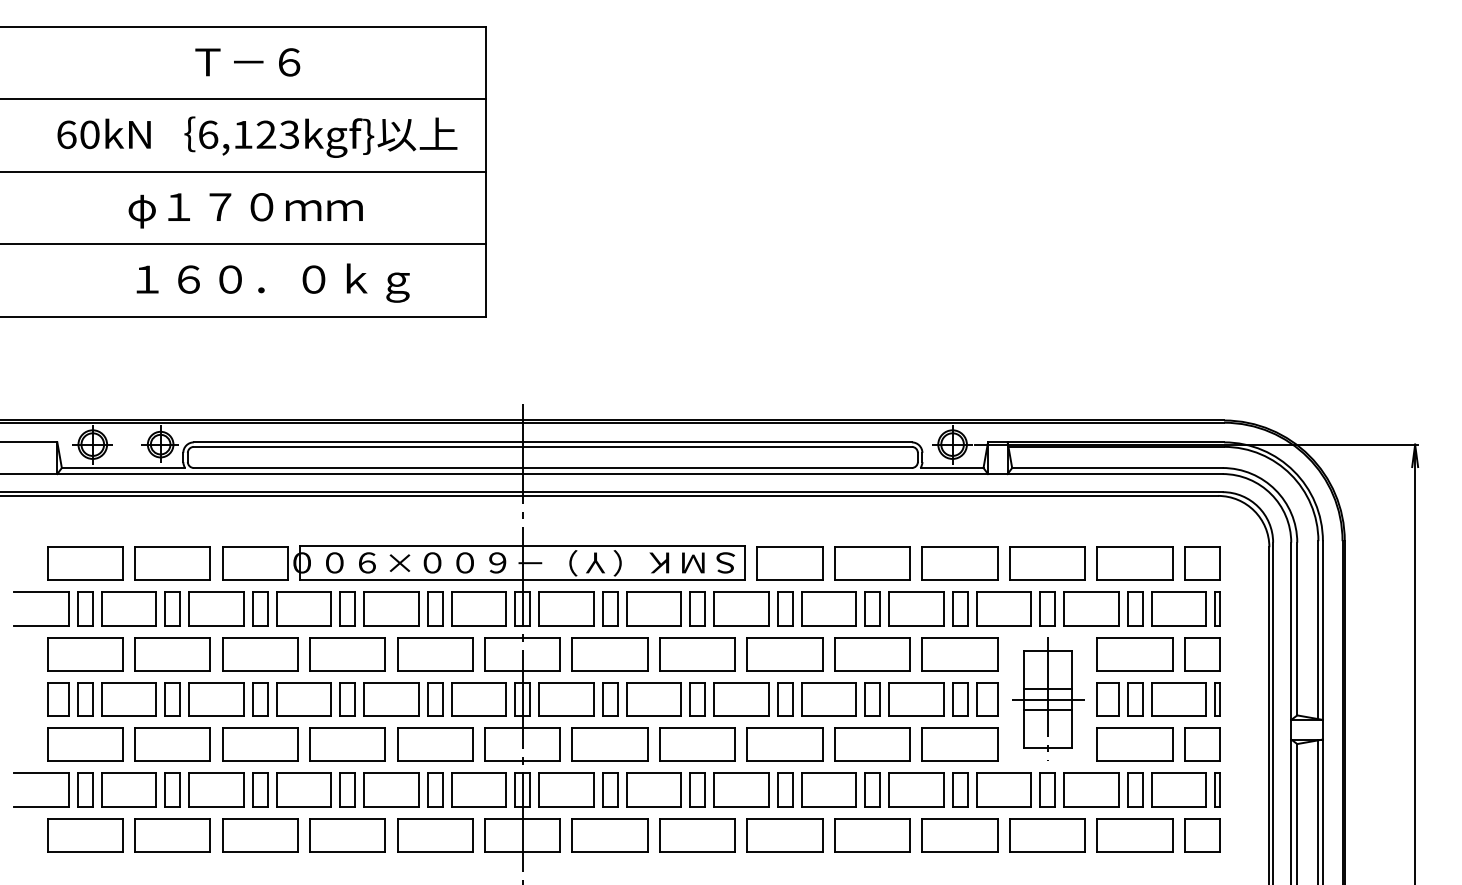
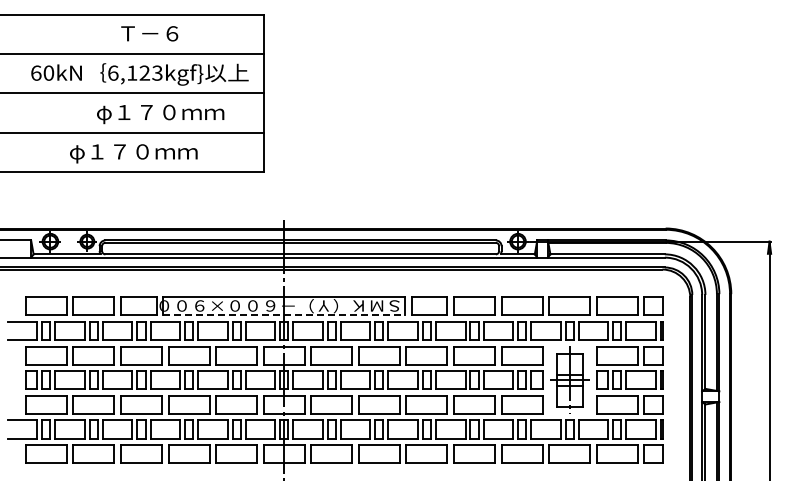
text: (247, 61) -> (149, 33), moved
text: (245, 210) -> (160, 114), moved
text: (269, 282) -> (146, 153), １６０．０ｋｇ -> φ１７０ｍｍ
line: (523, 580) -> (284, 315), solid -> dashed

